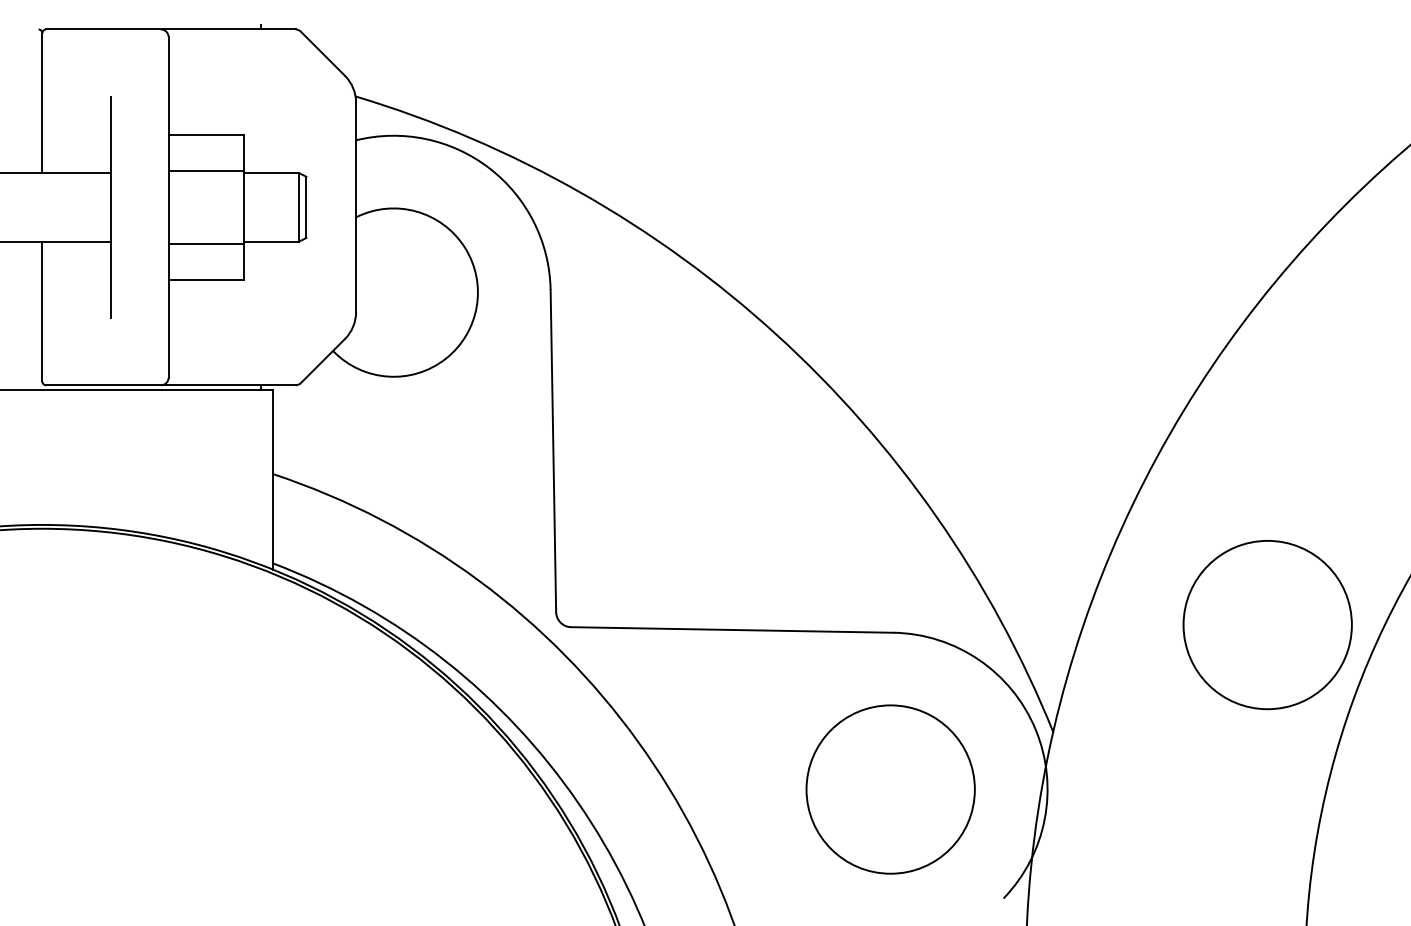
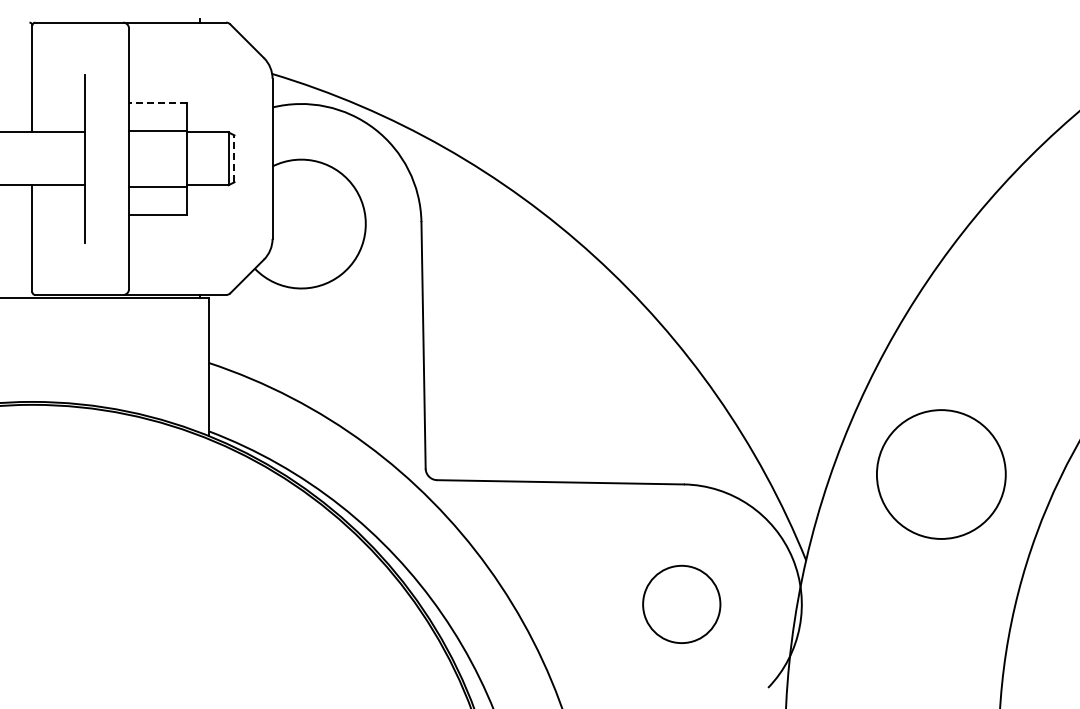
line: (205, 135) -> (157, 103), solid -> dashed
line: (306, 206) -> (234, 158), solid -> dashed
circle: (1267, 624) -> (941, 474), moved
circle: (890, 789) -> (681, 604), size x0.6

